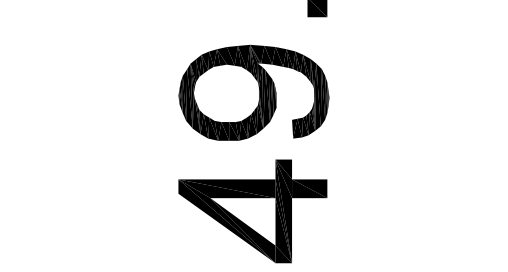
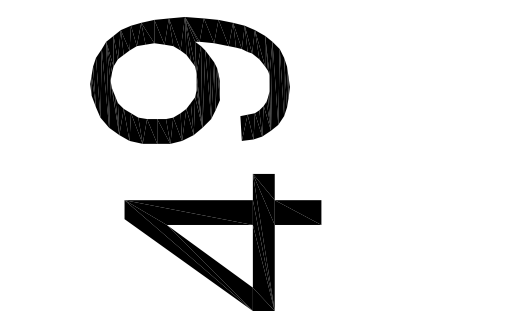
part: (253, 92) -> (189, 80), moved

